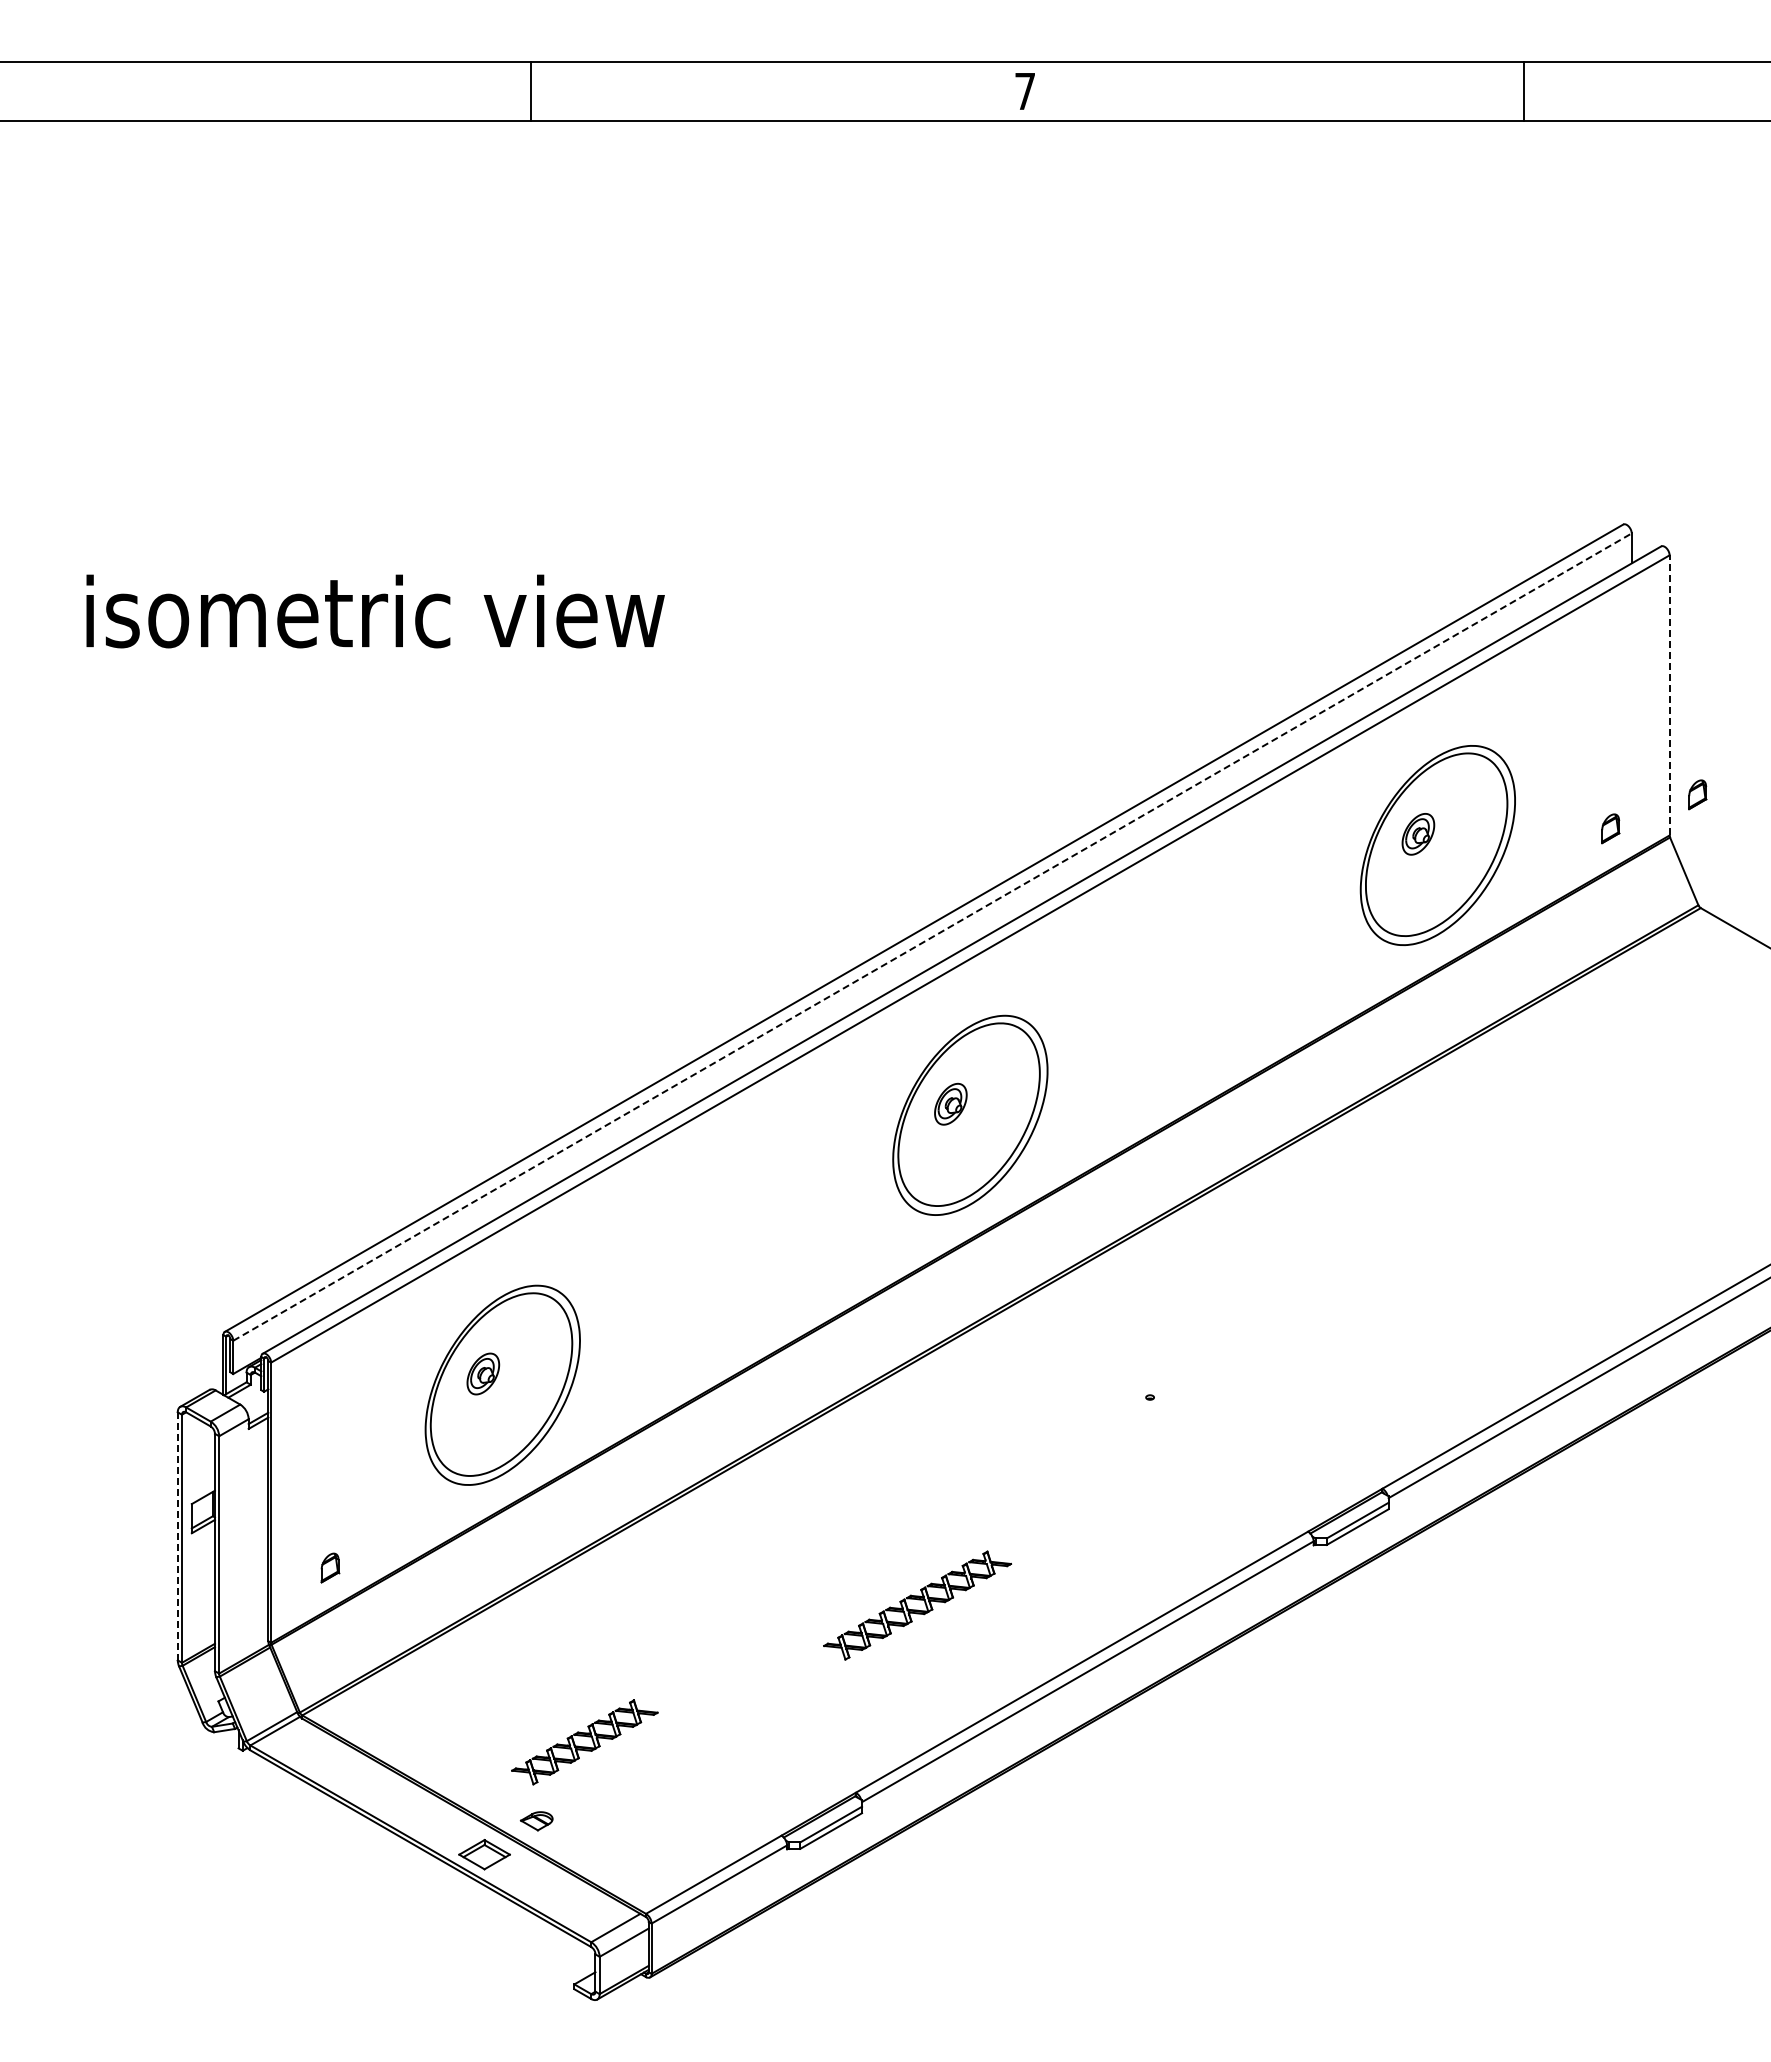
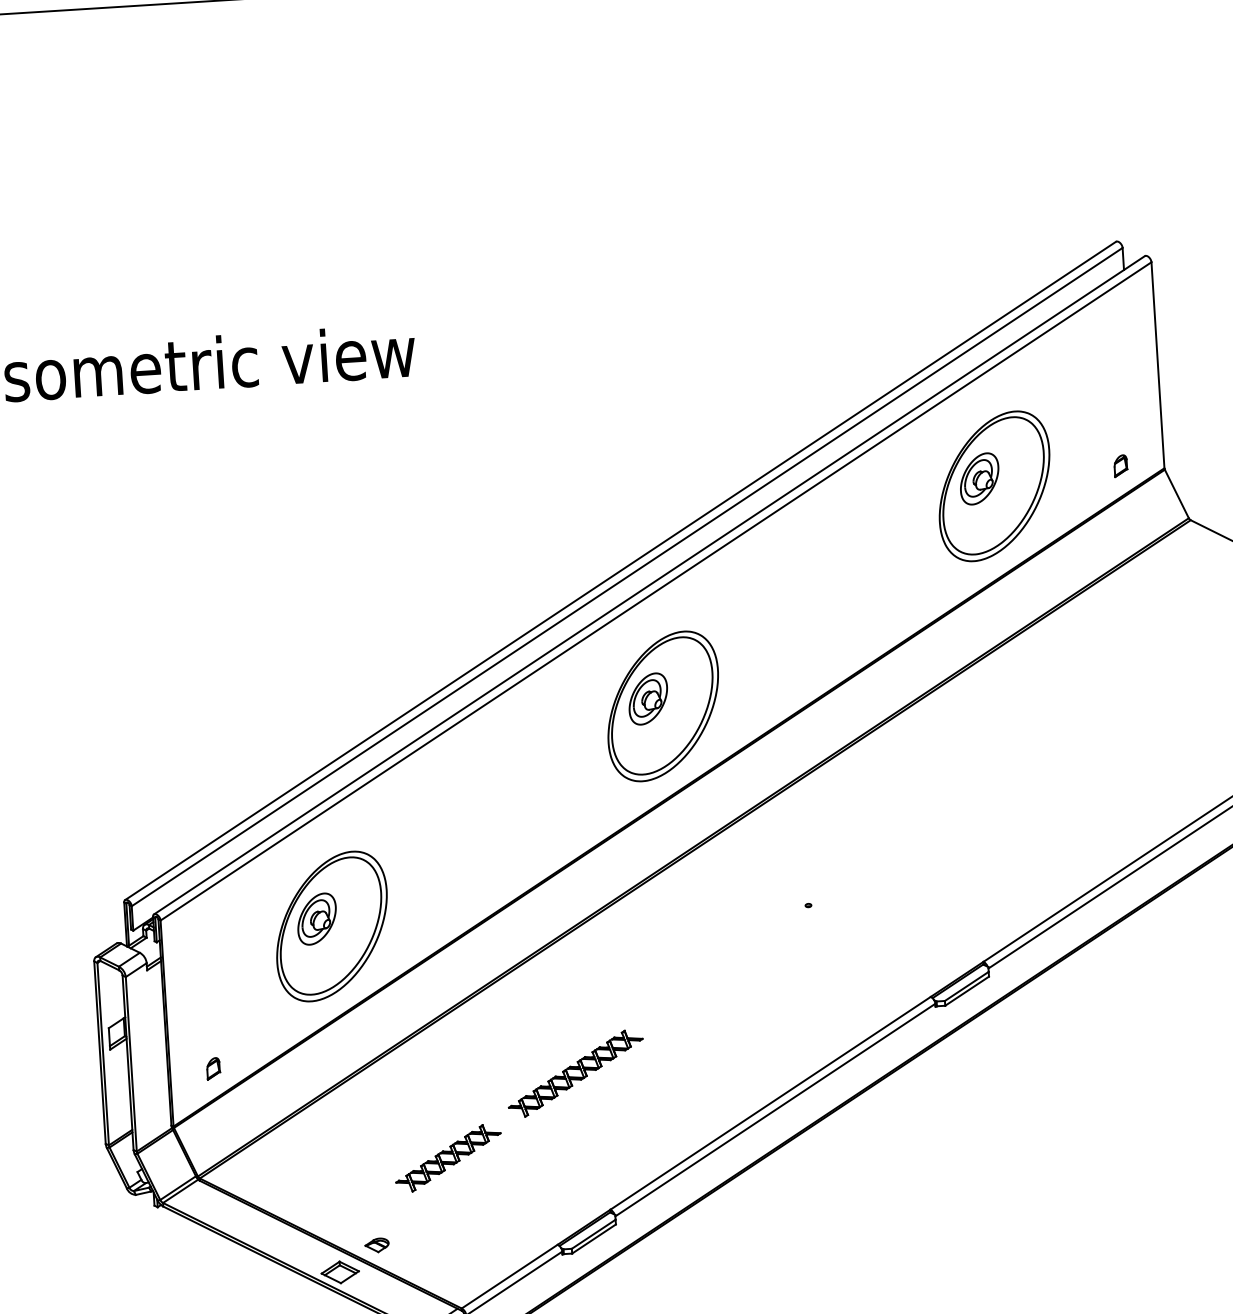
line: (1669, 694) -> (1157, 364), dashed -> solid
part: (1697, 794) -> (1183, 436), removed
part: (1418, 834) -> (979, 479), size x1.67
line: (932, 936) -> (627, 576), dashed -> solid
part: (950, 1104) -> (648, 699), size x1.67
part: (483, 1373) -> (317, 918), size x1.67
line: (177, 1536) -> (99, 1052), dashed -> solid
part: (917, 1605) -> (575, 1073), moved
part: (584, 1742) -> (448, 1158), moved

